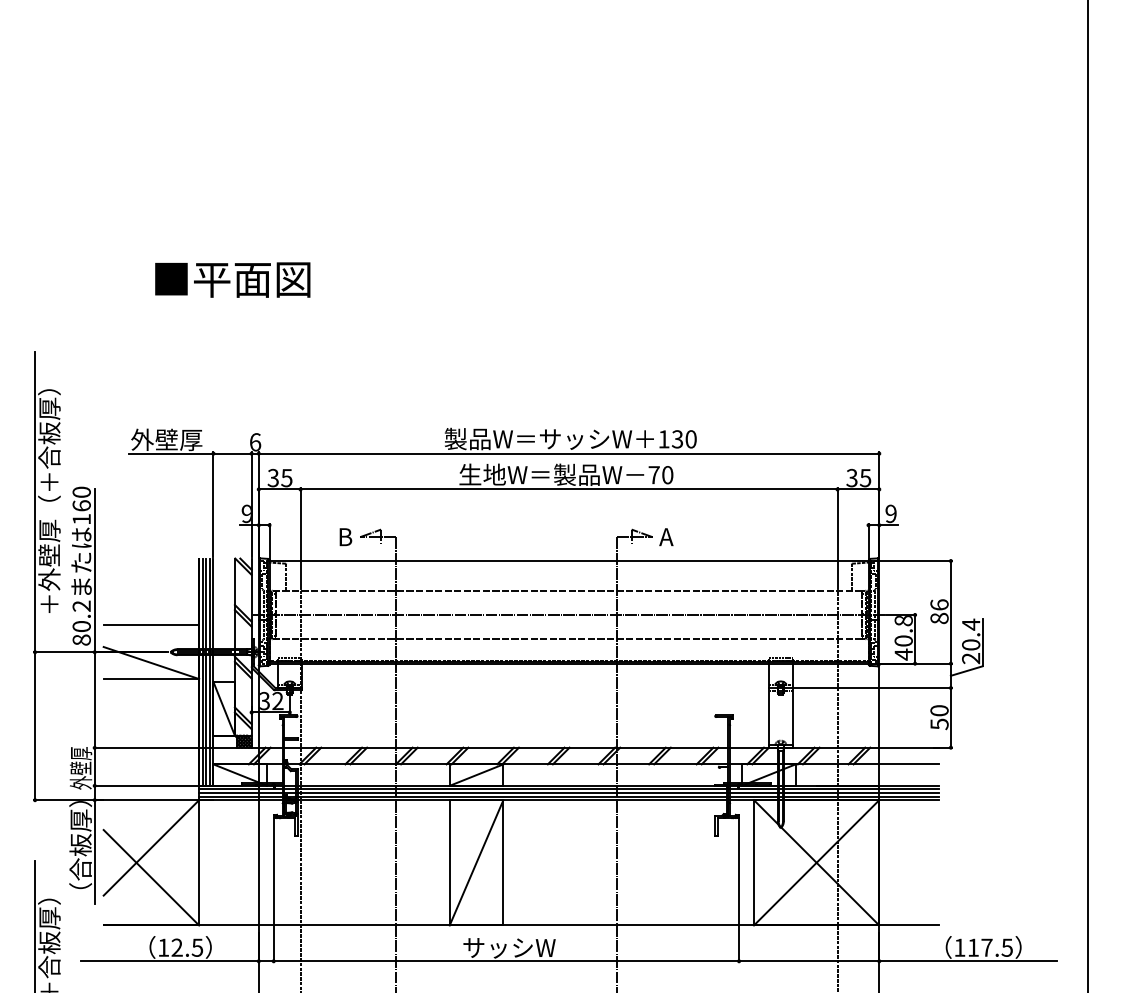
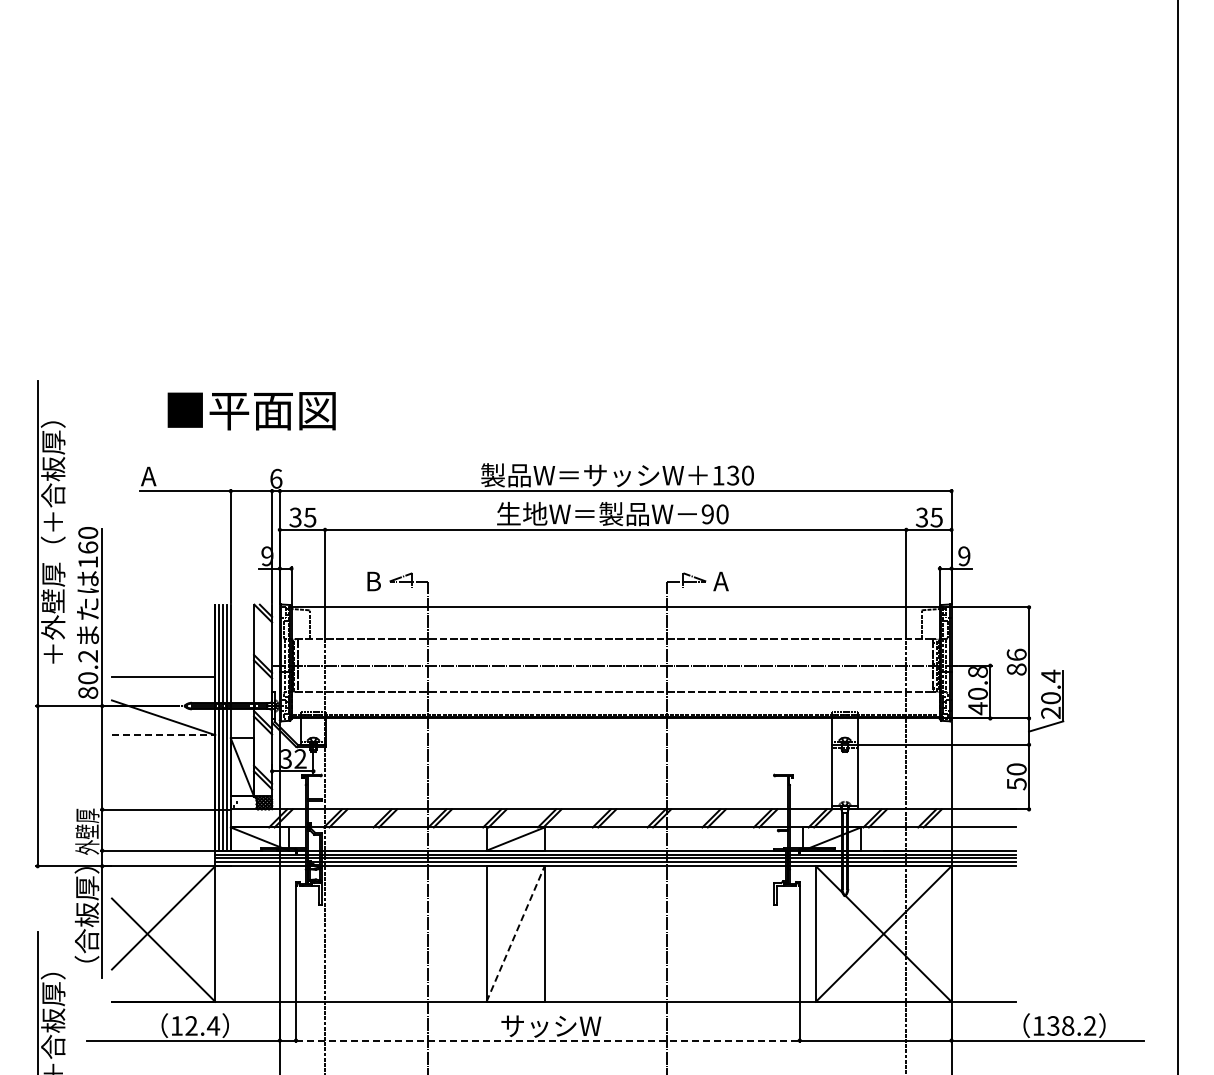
text: (232, 280) -> (251, 411), moved
text: (166, 440) -> (179, 476), 外壁厚 -> A
text: (653, 475) -> (707, 514), 70 -> 90
line: (151, 679) -> (163, 735), solid -> dashed
line: (476, 863) -> (515, 934), solid -> dashed
text: (197, 947) -> (213, 1025), 12.5 -> 12.4
text: (990, 947) -> (1071, 1025), 117.5 -> 138.2
line: (506, 961) -> (547, 1040), solid -> dashed

